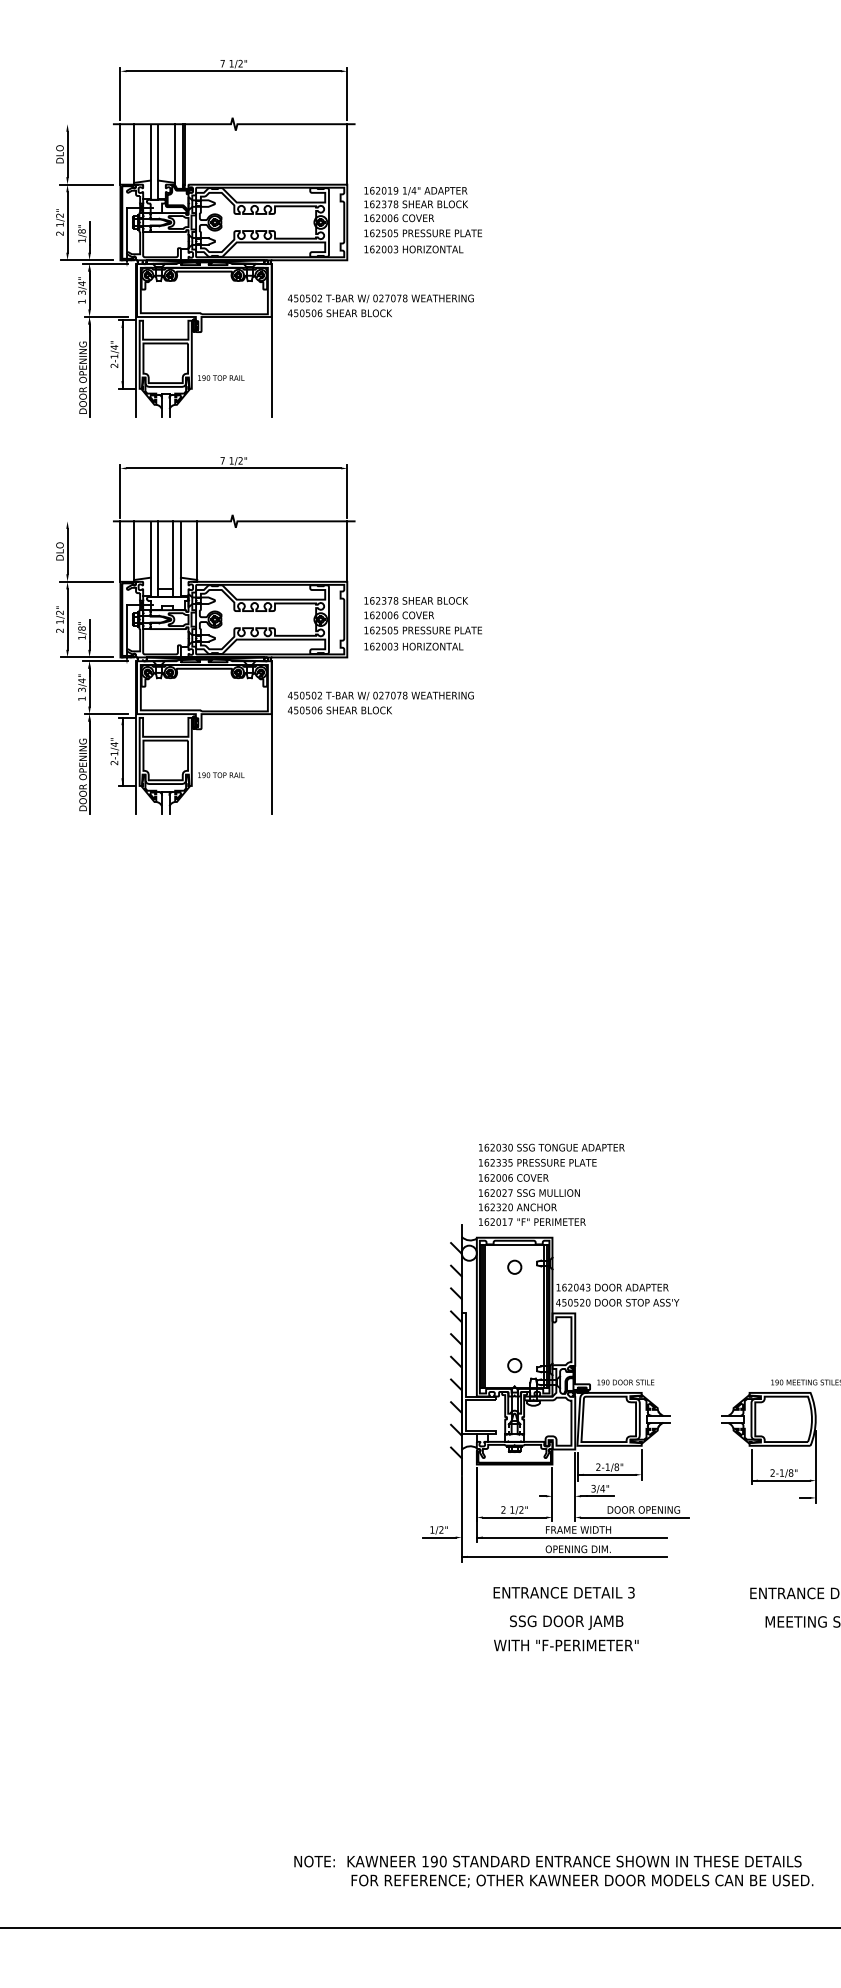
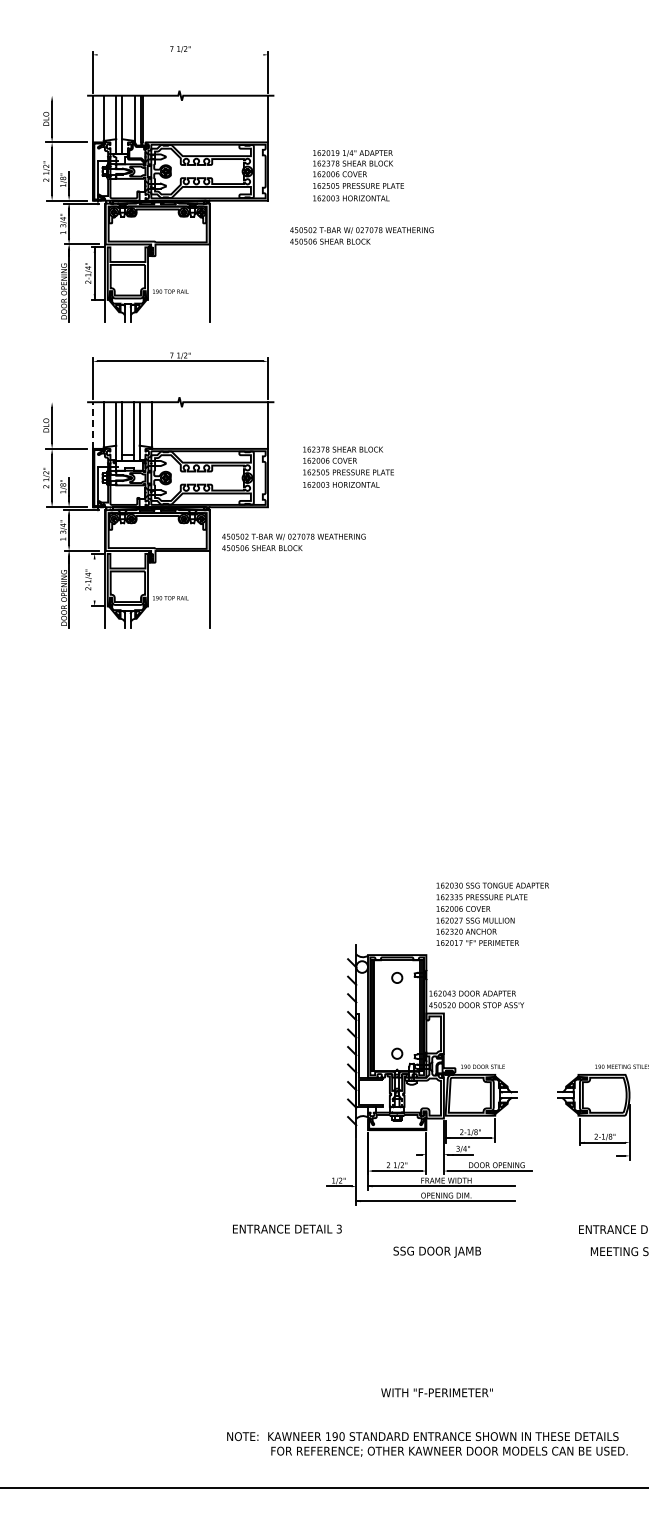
line: (233, 70) -> (180, 54), removed
text: (423, 219) -> (358, 175), moved
text: (380, 305) -> (361, 235), moved
line: (119, 551) -> (92, 425), solid -> dashed
text: (423, 622) -> (348, 466), moved
line: (122, 751) -> (94, 579), removed
text: (551, 1183) -> (492, 913), moved
text: (564, 1591) -> (287, 1228), moved
text: (565, 1645) -> (436, 1392), moved

